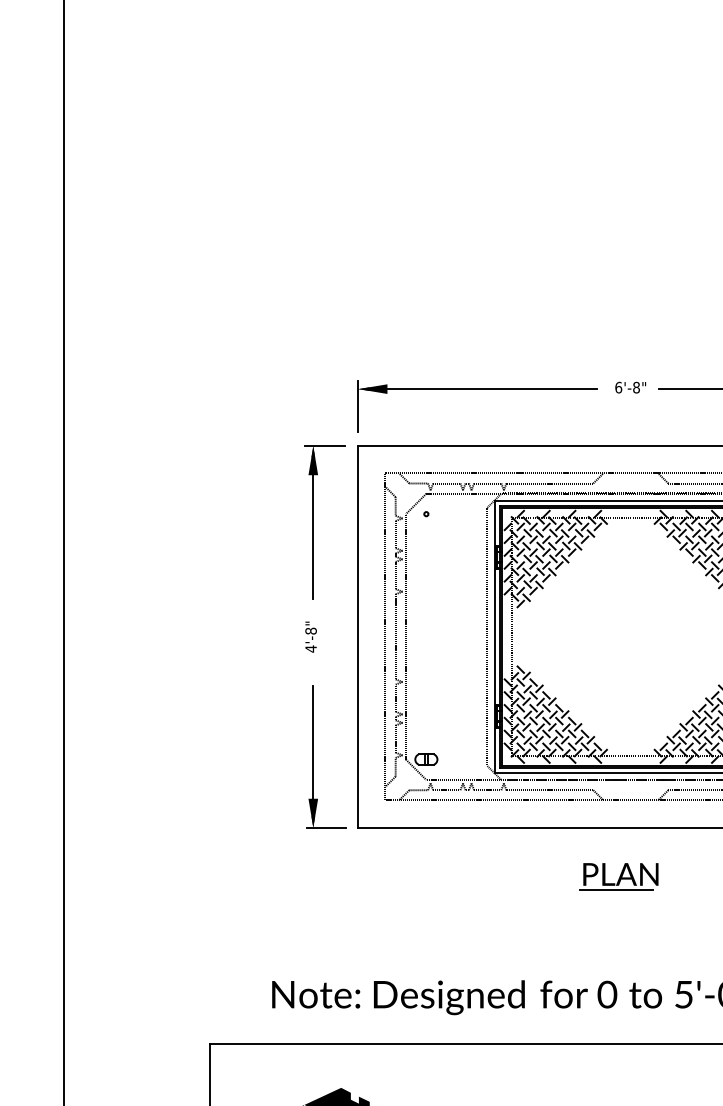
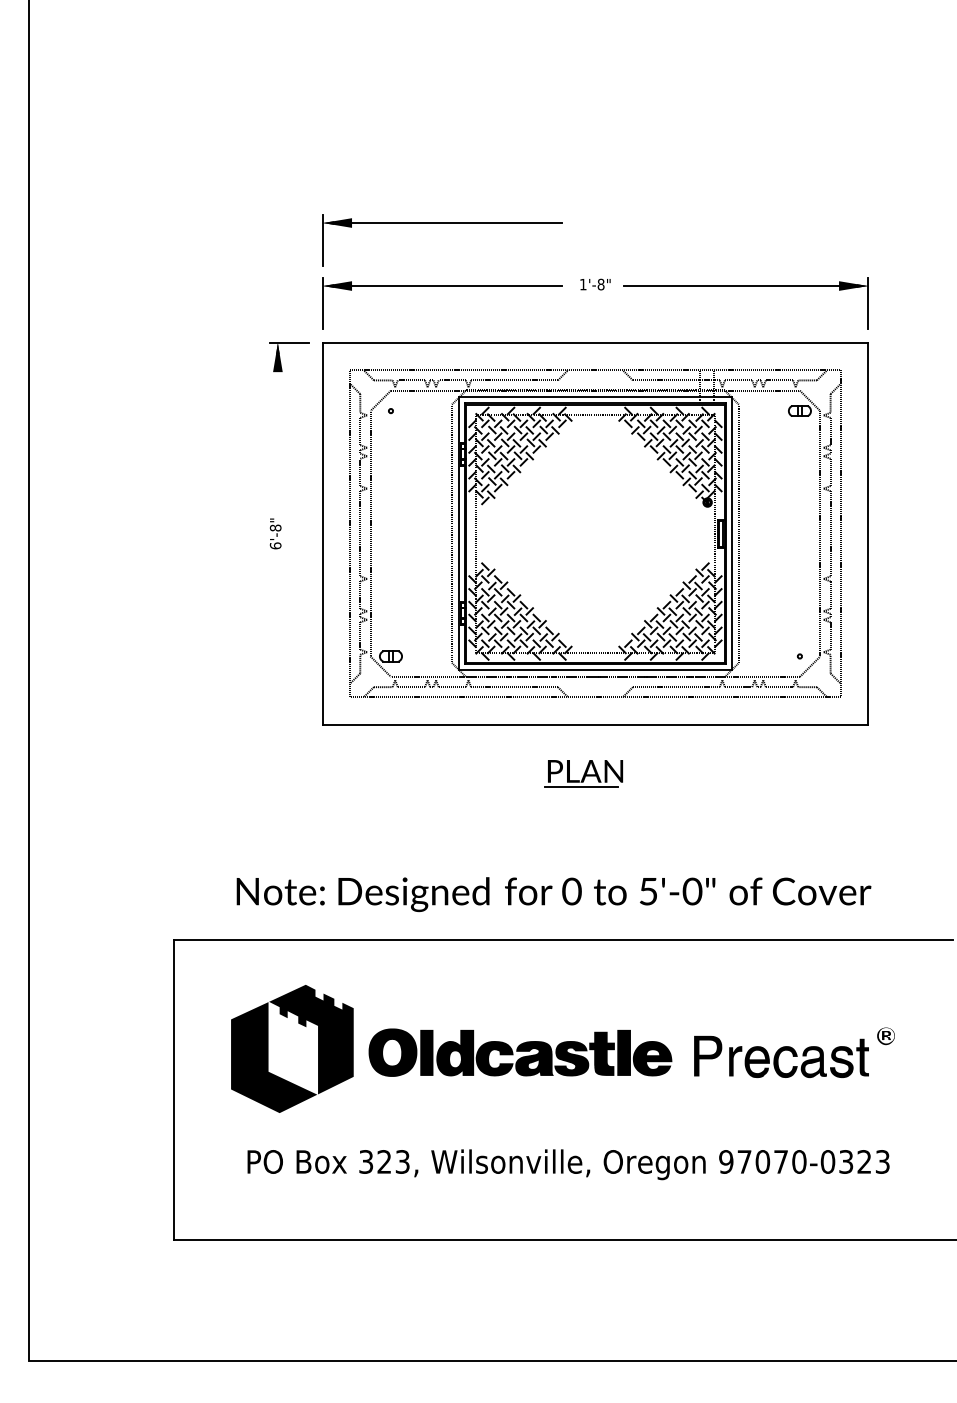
part: (477, 326) -> (442, 223), added
text: (617, 387) -> (582, 284), 6'-8" -> 1'-8"
line: (312, 528) -> (277, 425), removed
text: (310, 648) -> (275, 545), 4'-8" -> 6'-8"
part: (313, 756) -> (278, 653), removed

